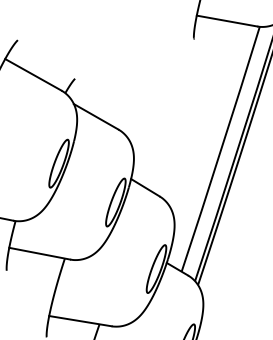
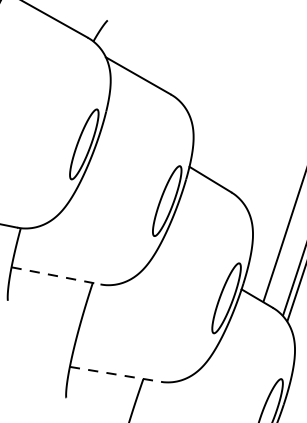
line: (39, 253) -> (55, 275), solid -> dashed
line: (80, 321) -> (115, 374), solid -> dashed

